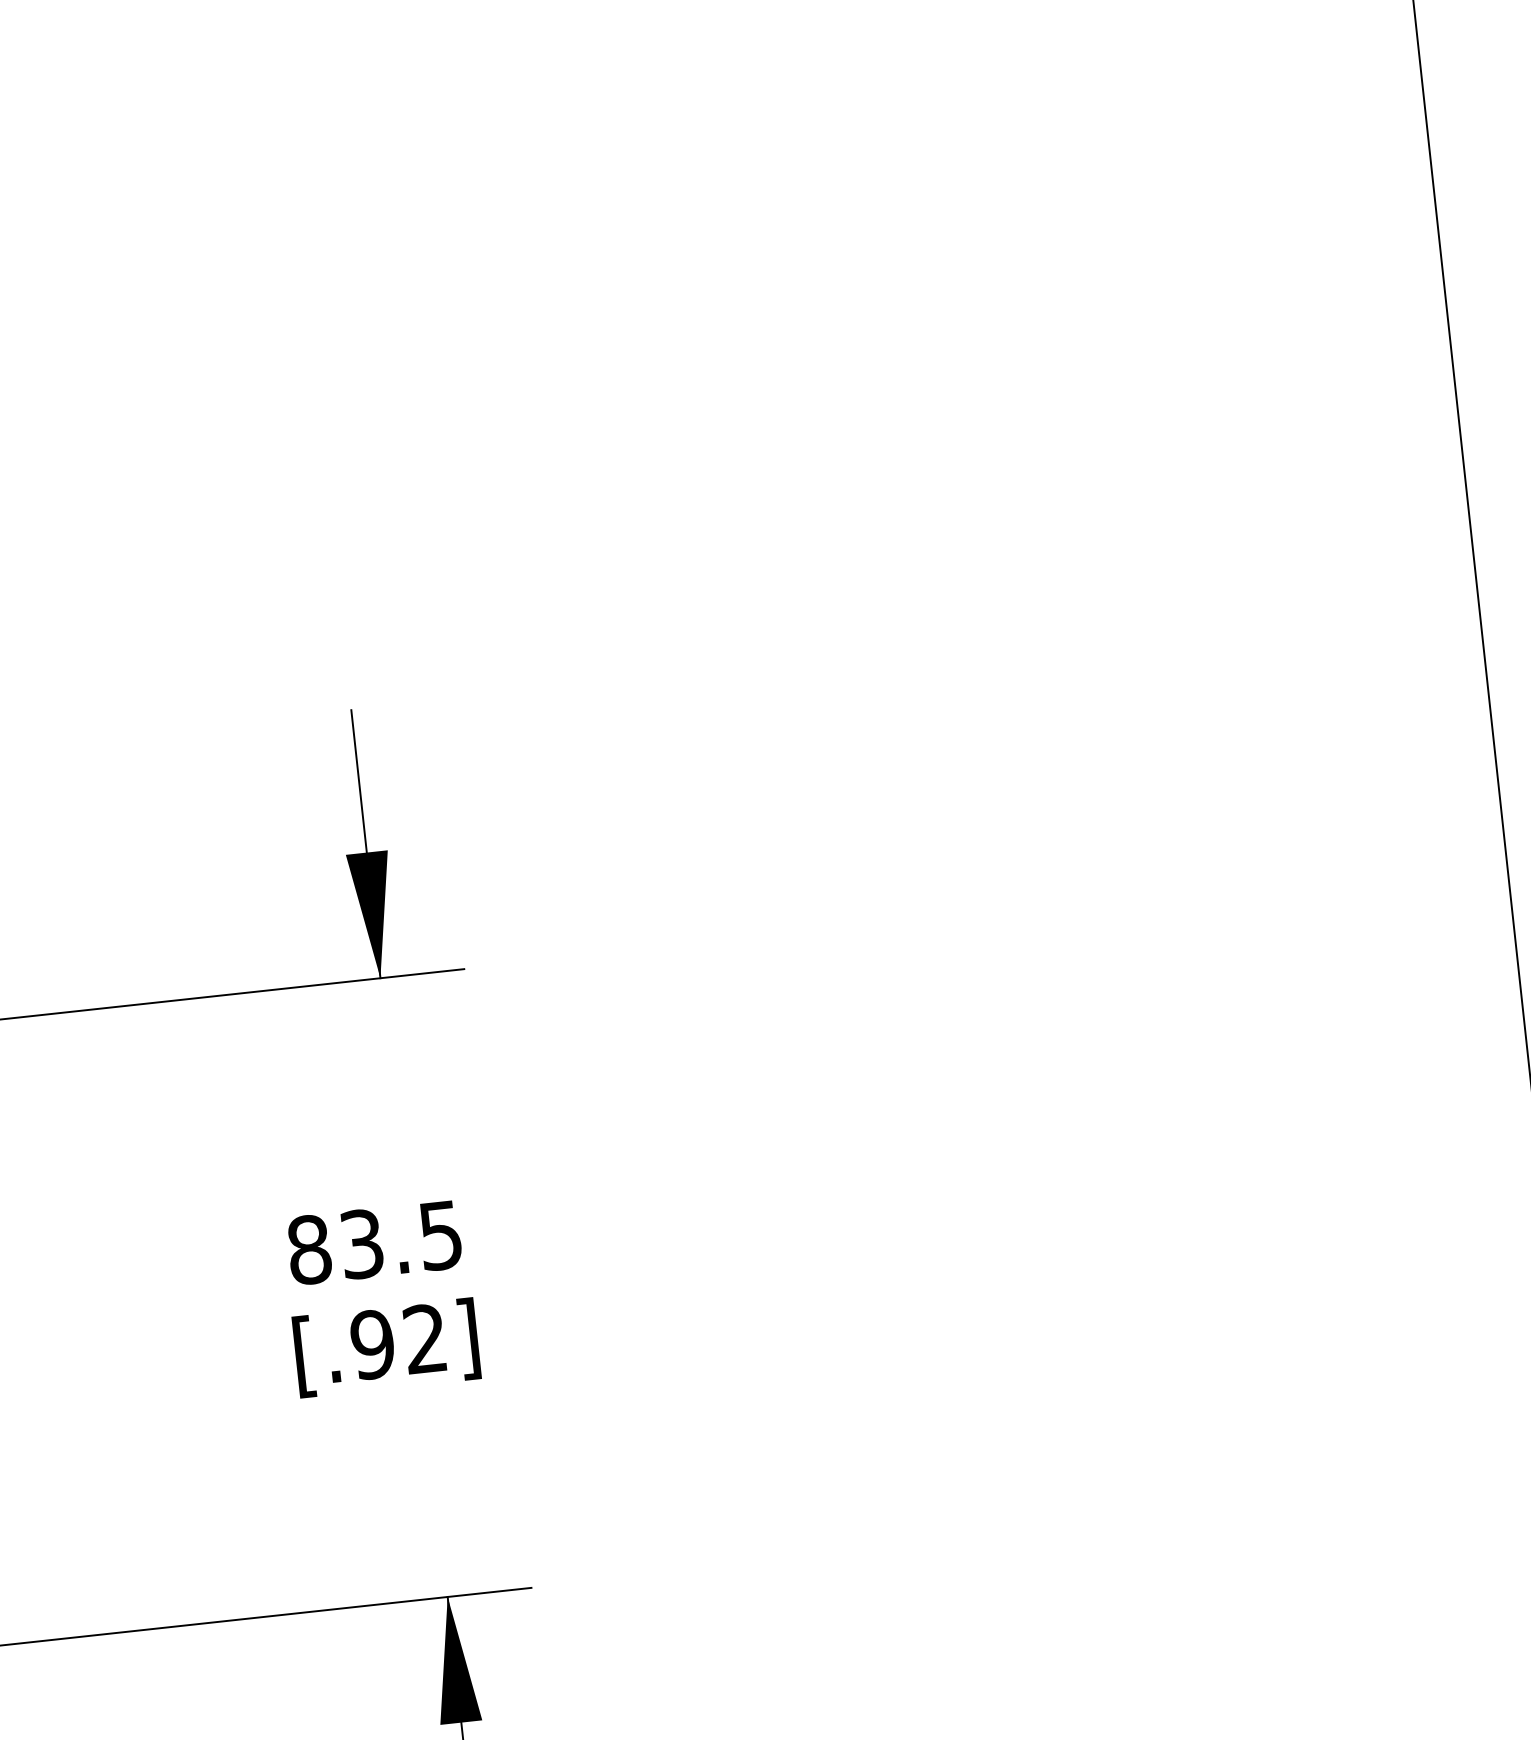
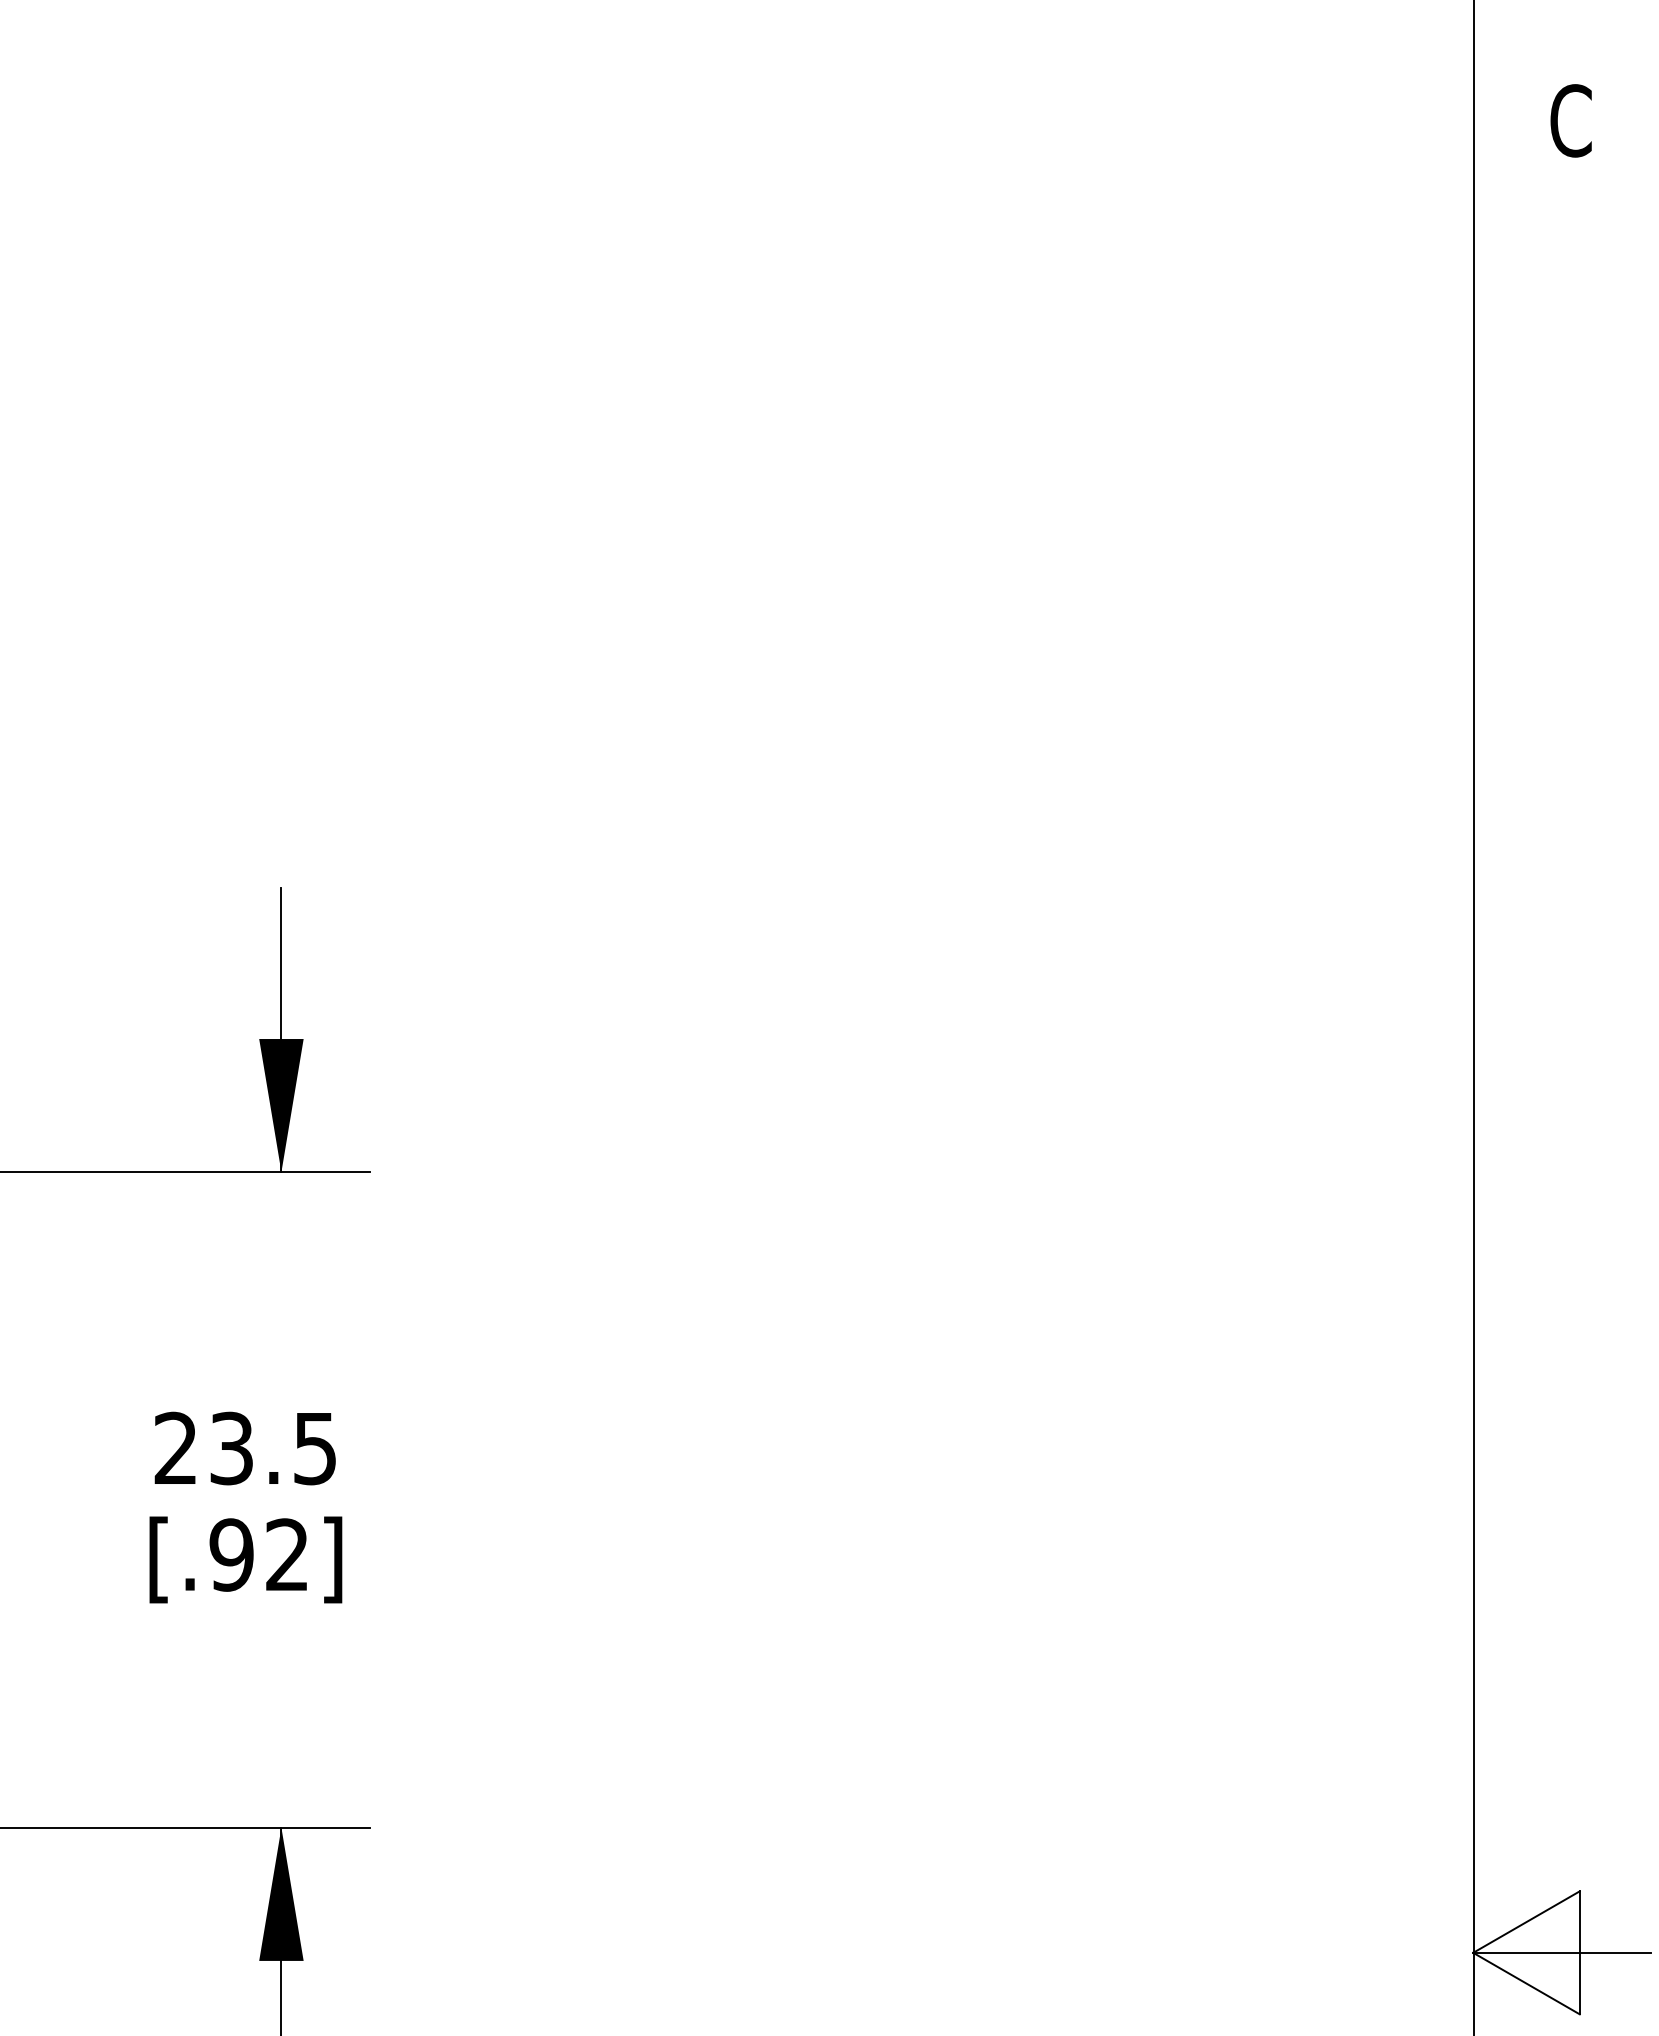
text: (309, 1249) -> (176, 1448), 83.5 -> 23.5

